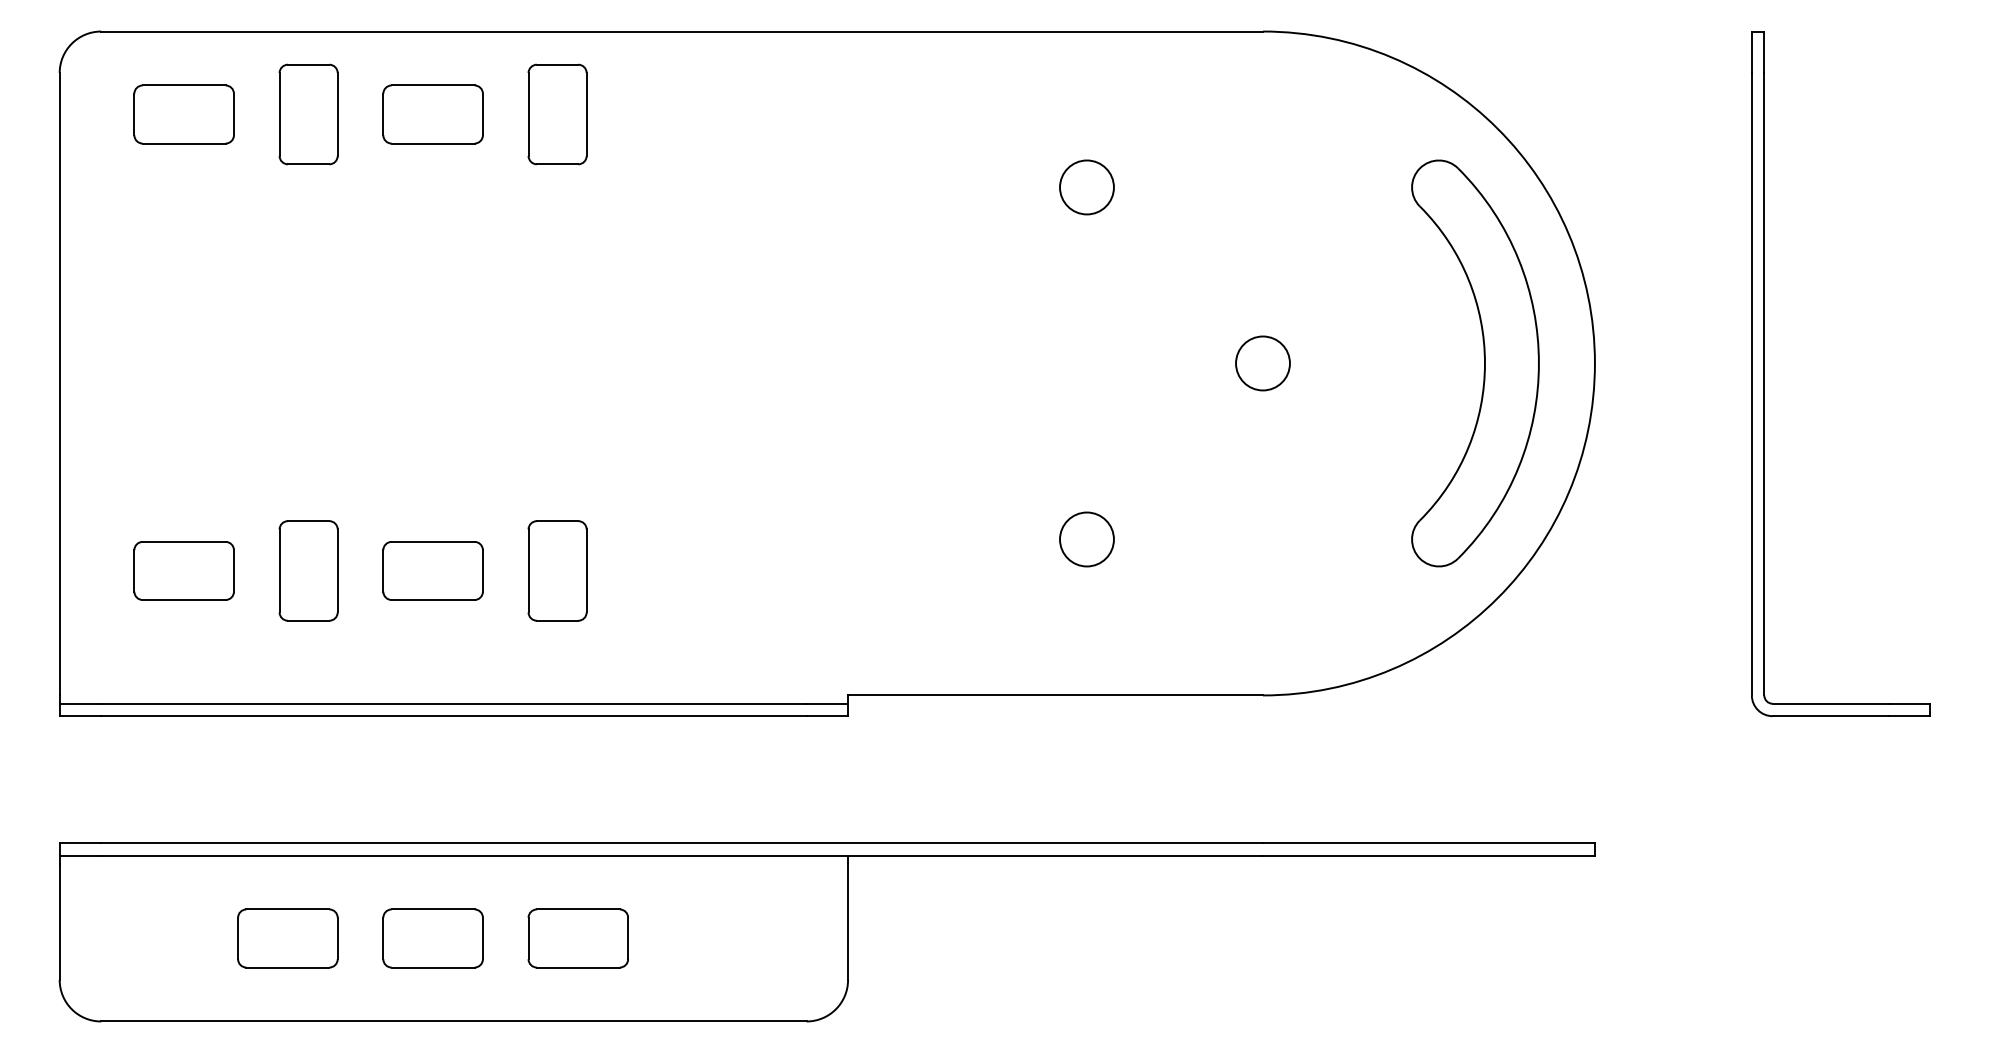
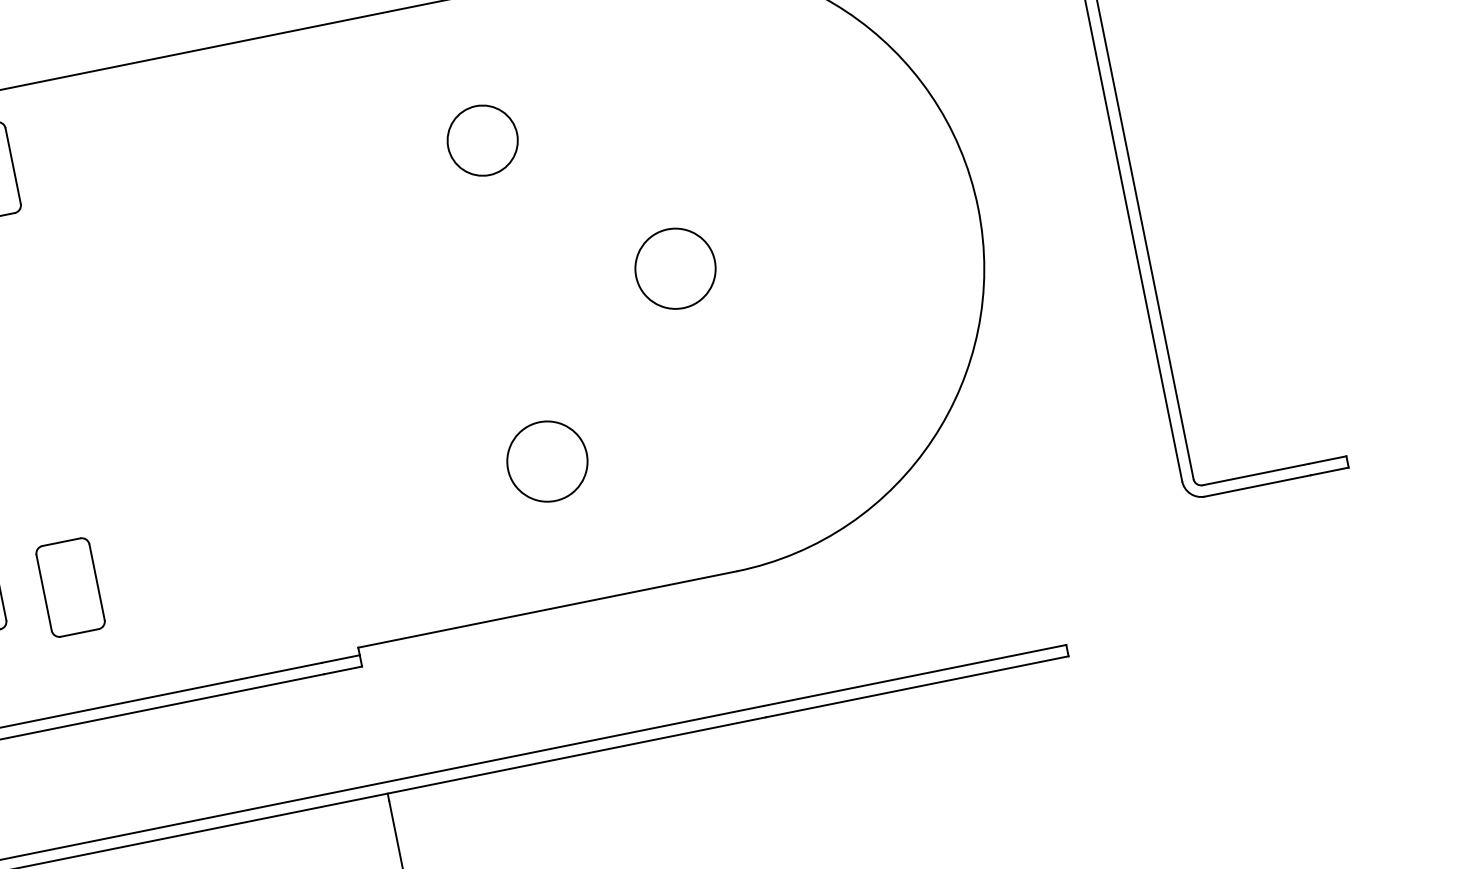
circle: (1086, 187) -> (482, 140), size x1.4
circle: (1262, 363) -> (675, 268), size x1.6
part: (1484, 363) -> (877, 228), removed
circle: (1086, 539) -> (546, 461), size x1.6

